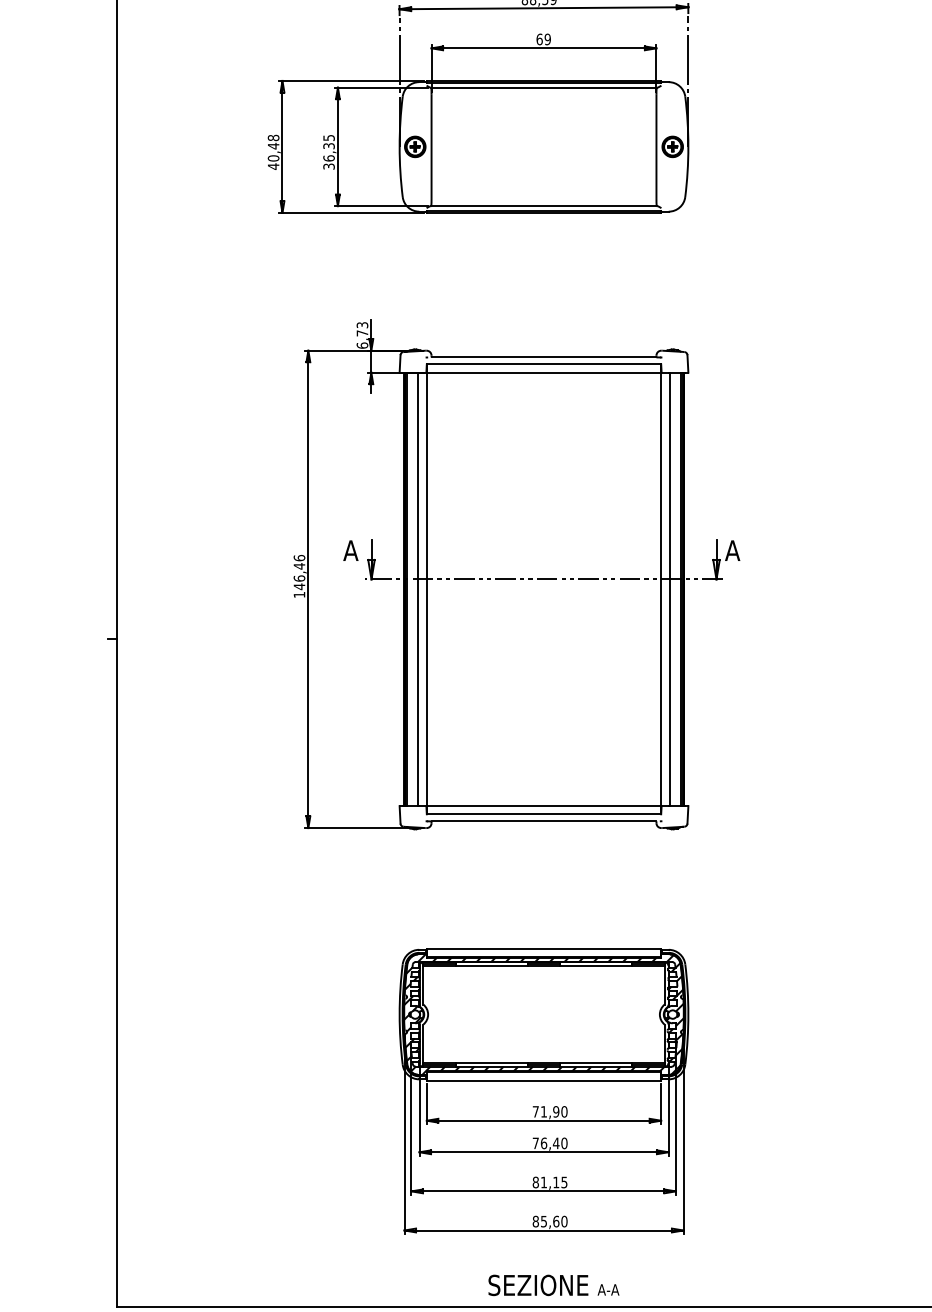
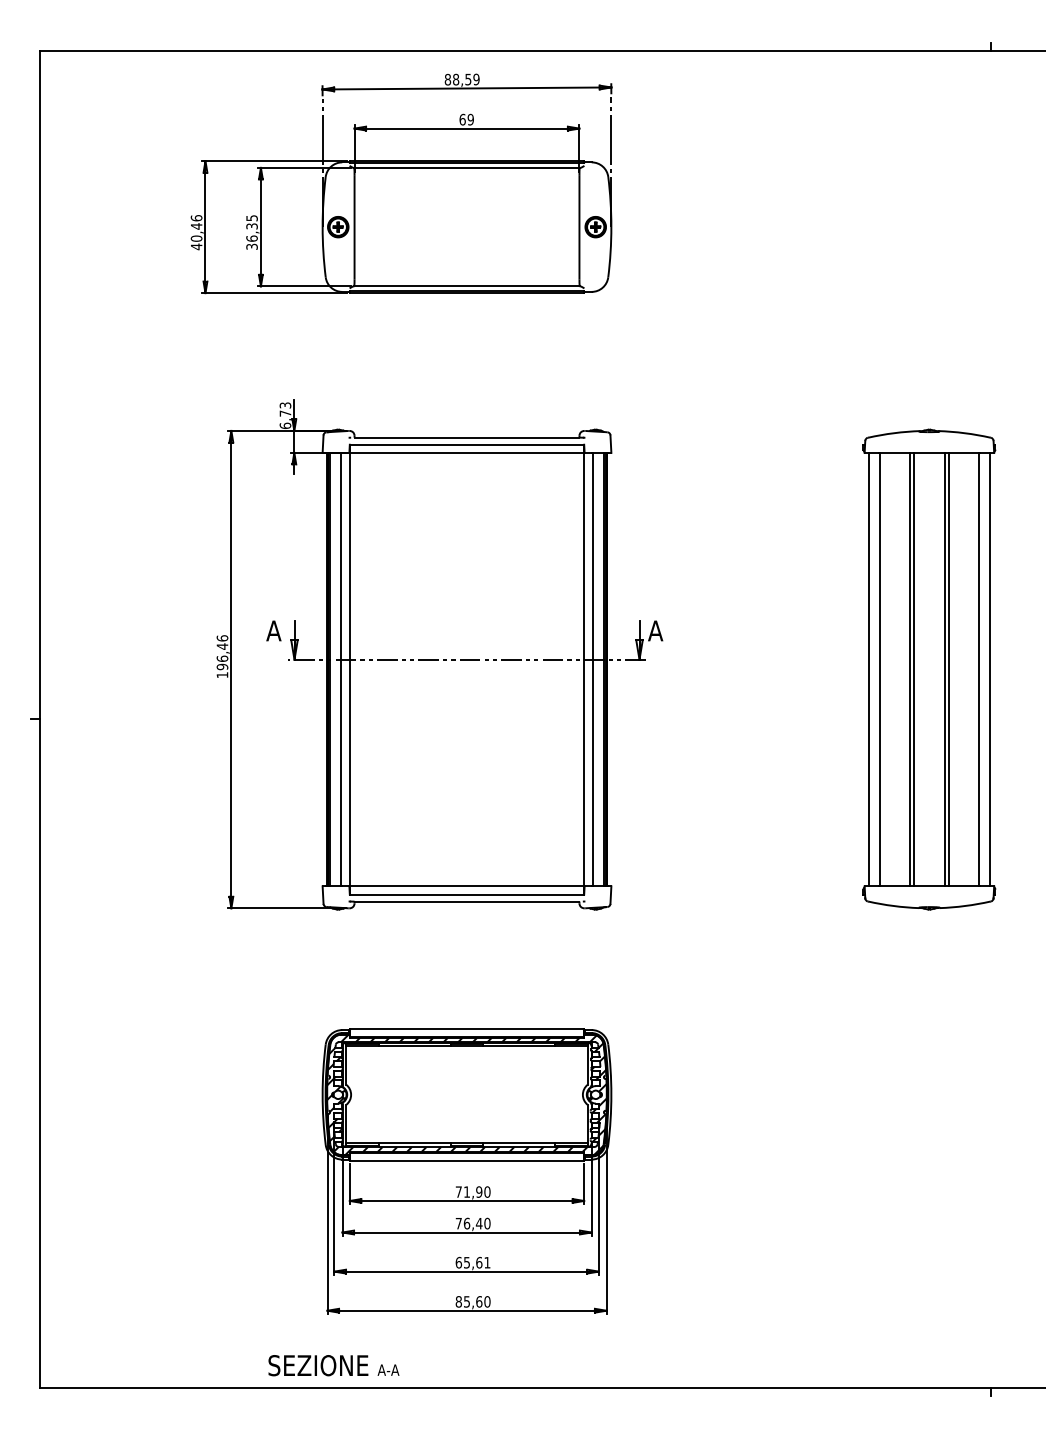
text: (273, 138) -> (196, 218), 40,48 -> 40,46
text: (299, 586) -> (222, 666), 146,46 -> 196,46
text: (549, 1182) -> (472, 1262), 81,15 -> 65,61
text: (553, 1285) -> (333, 1365), moved

